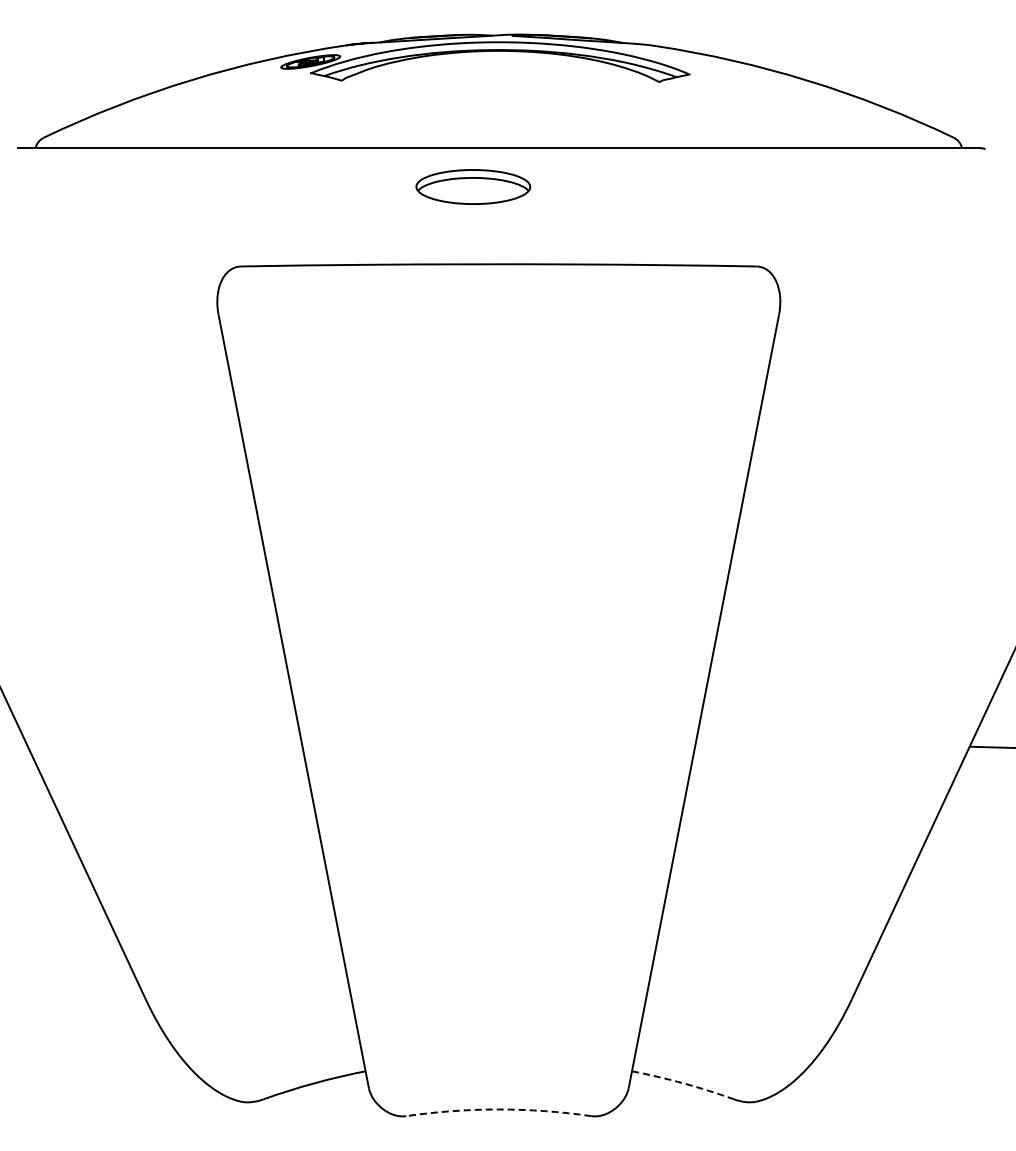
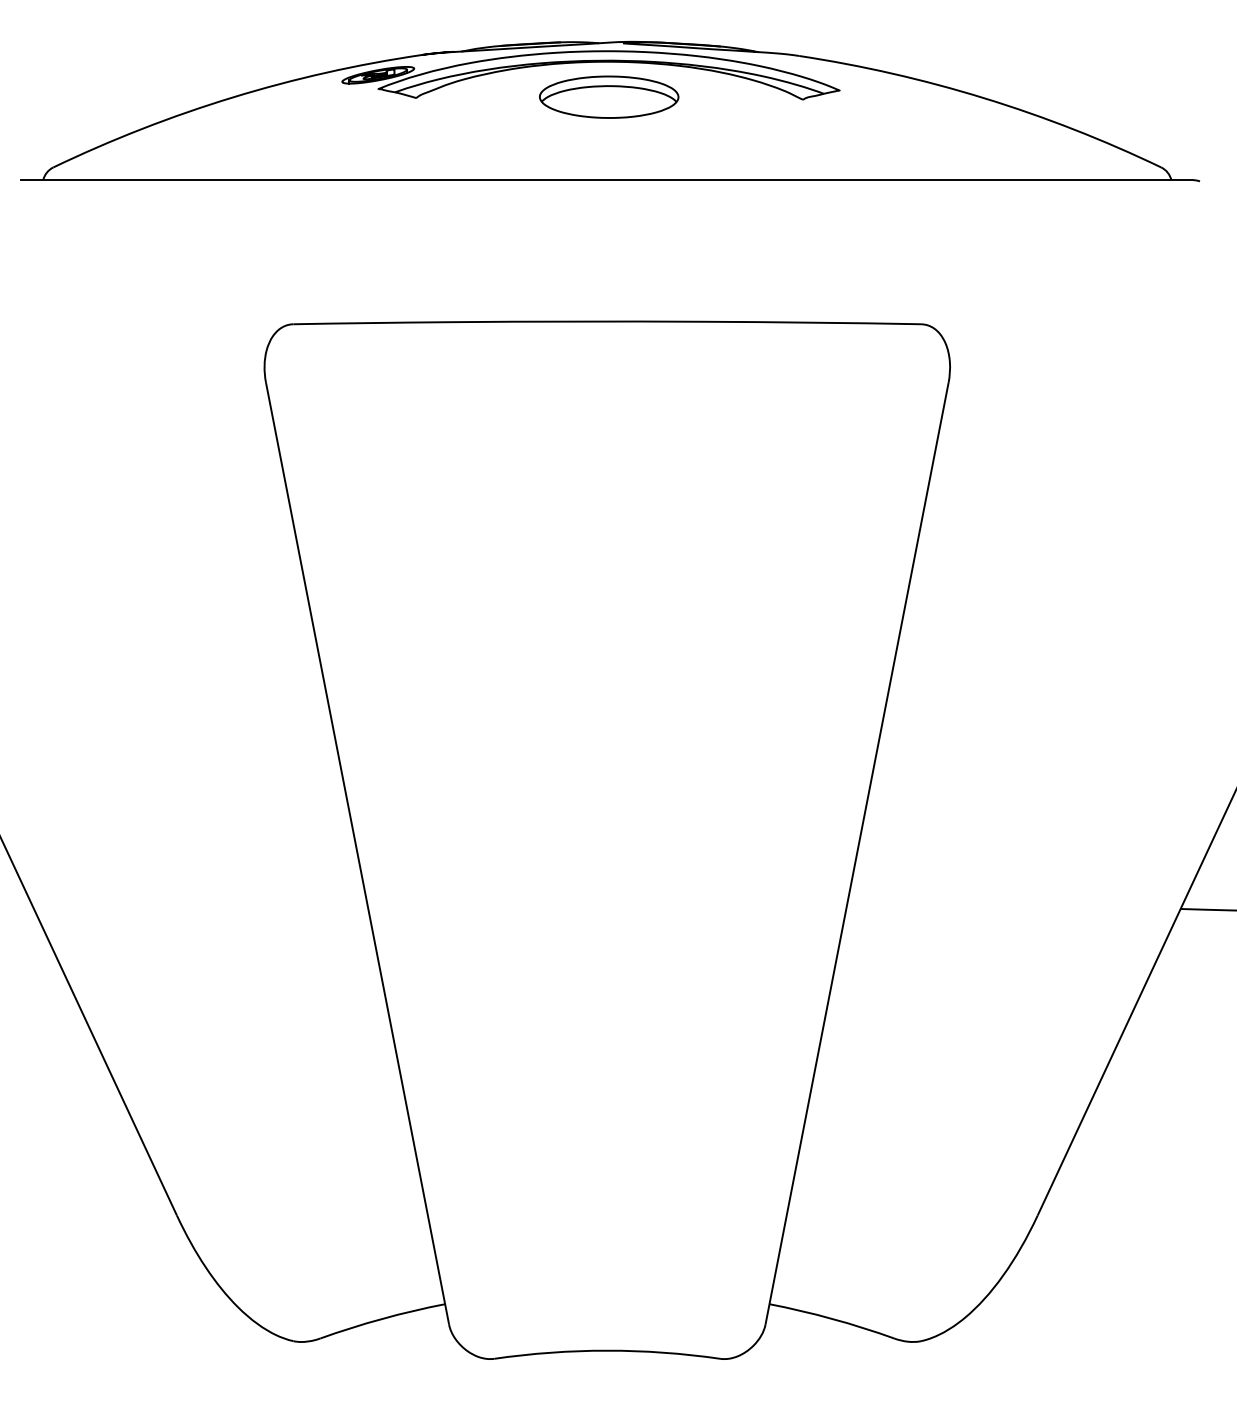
part: (473, 186) -> (609, 96), moved
arc: (683, 1083) -> (832, 1319), dashed -> solid
arc: (498, 1109) -> (606, 1350), dashed -> solid

